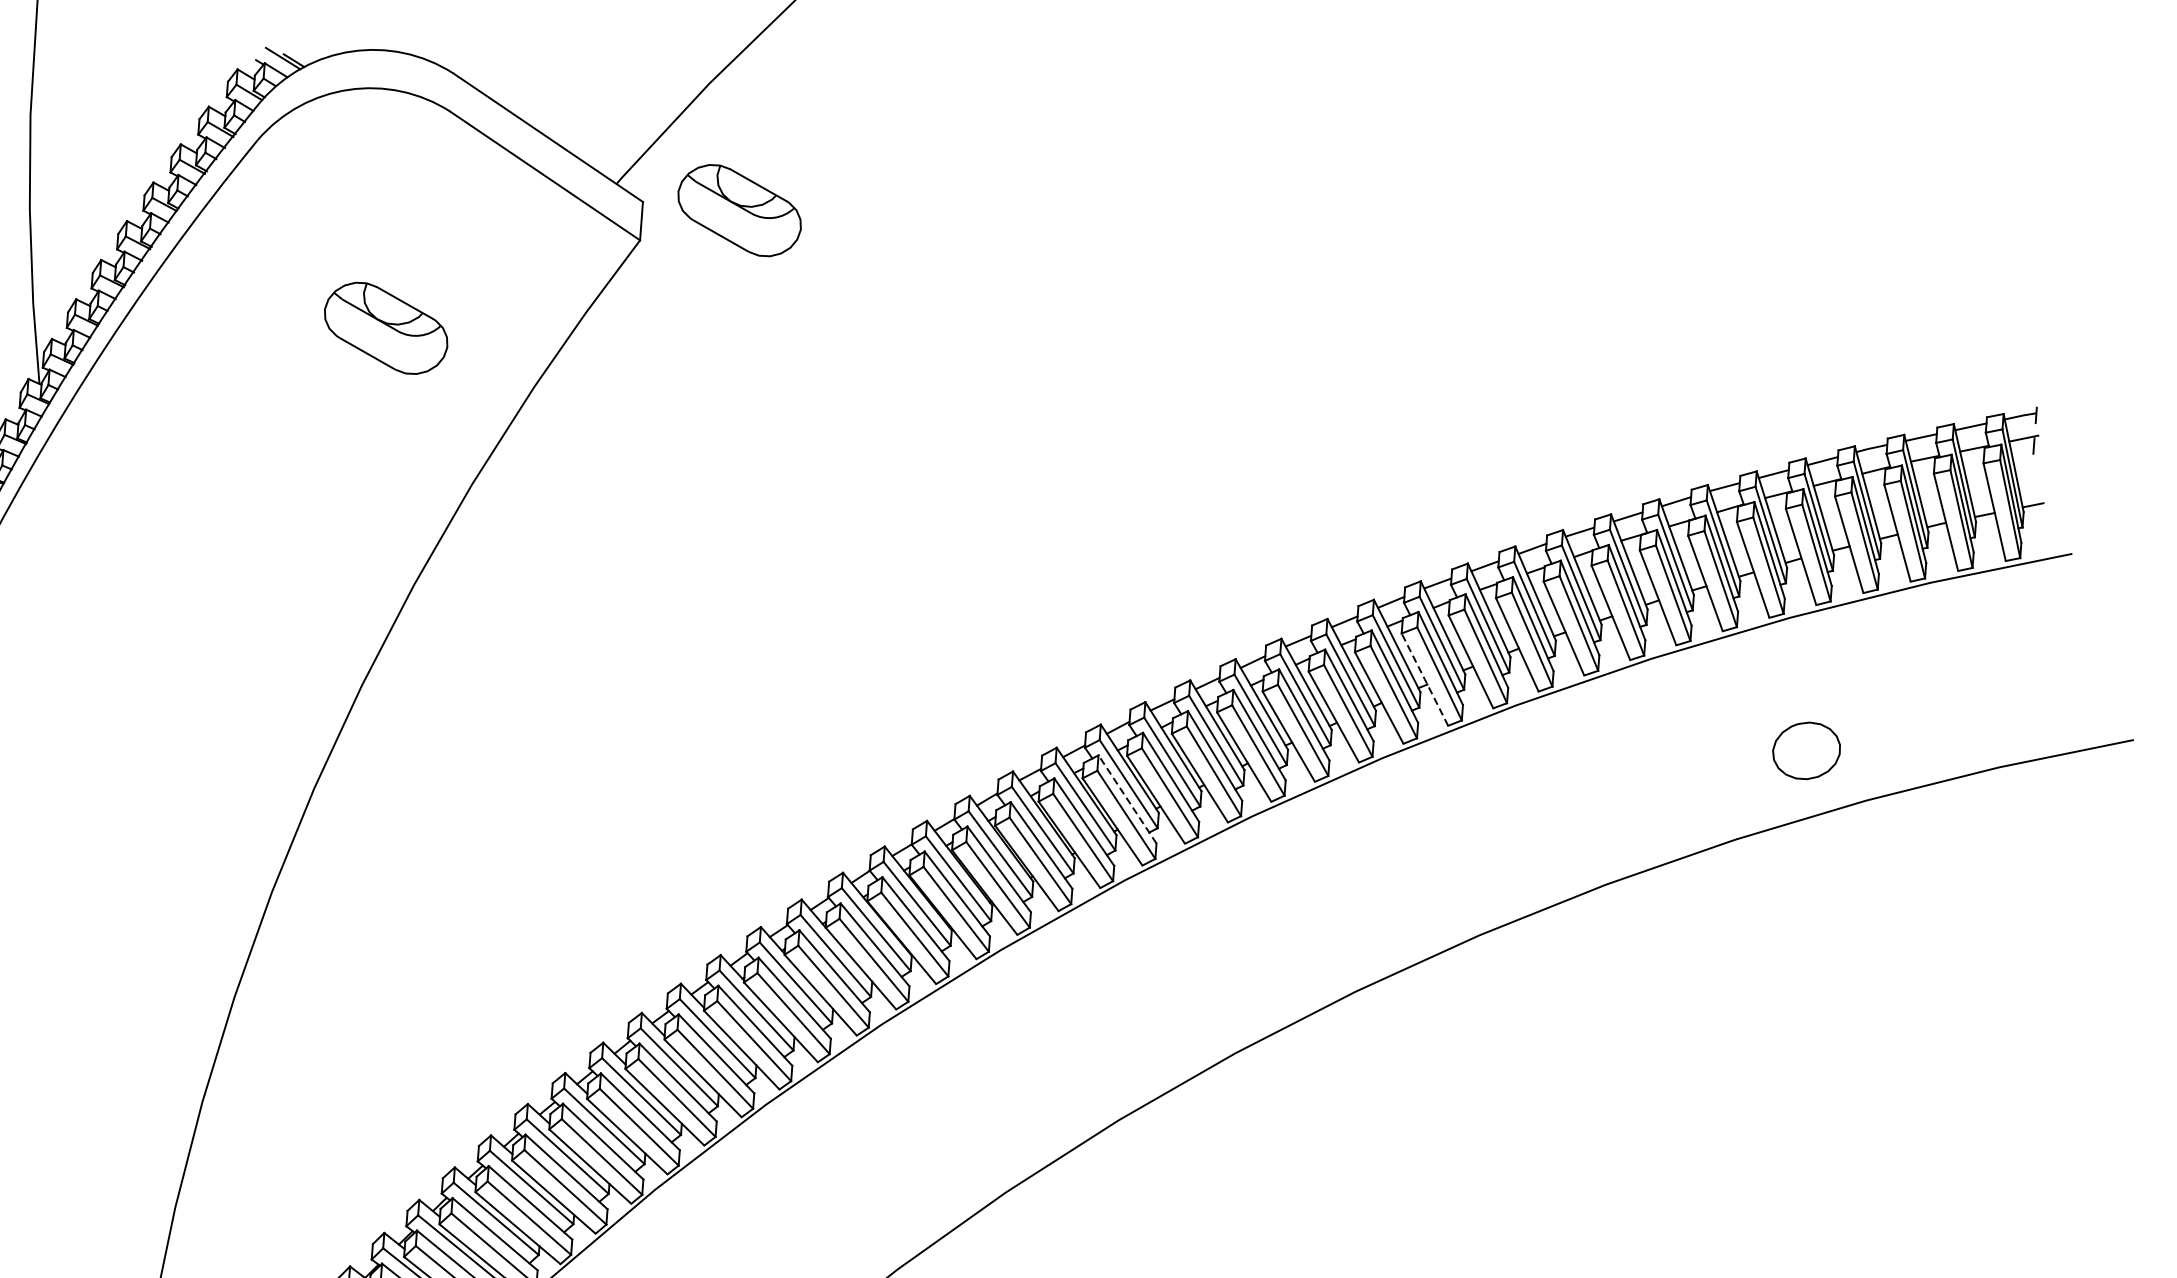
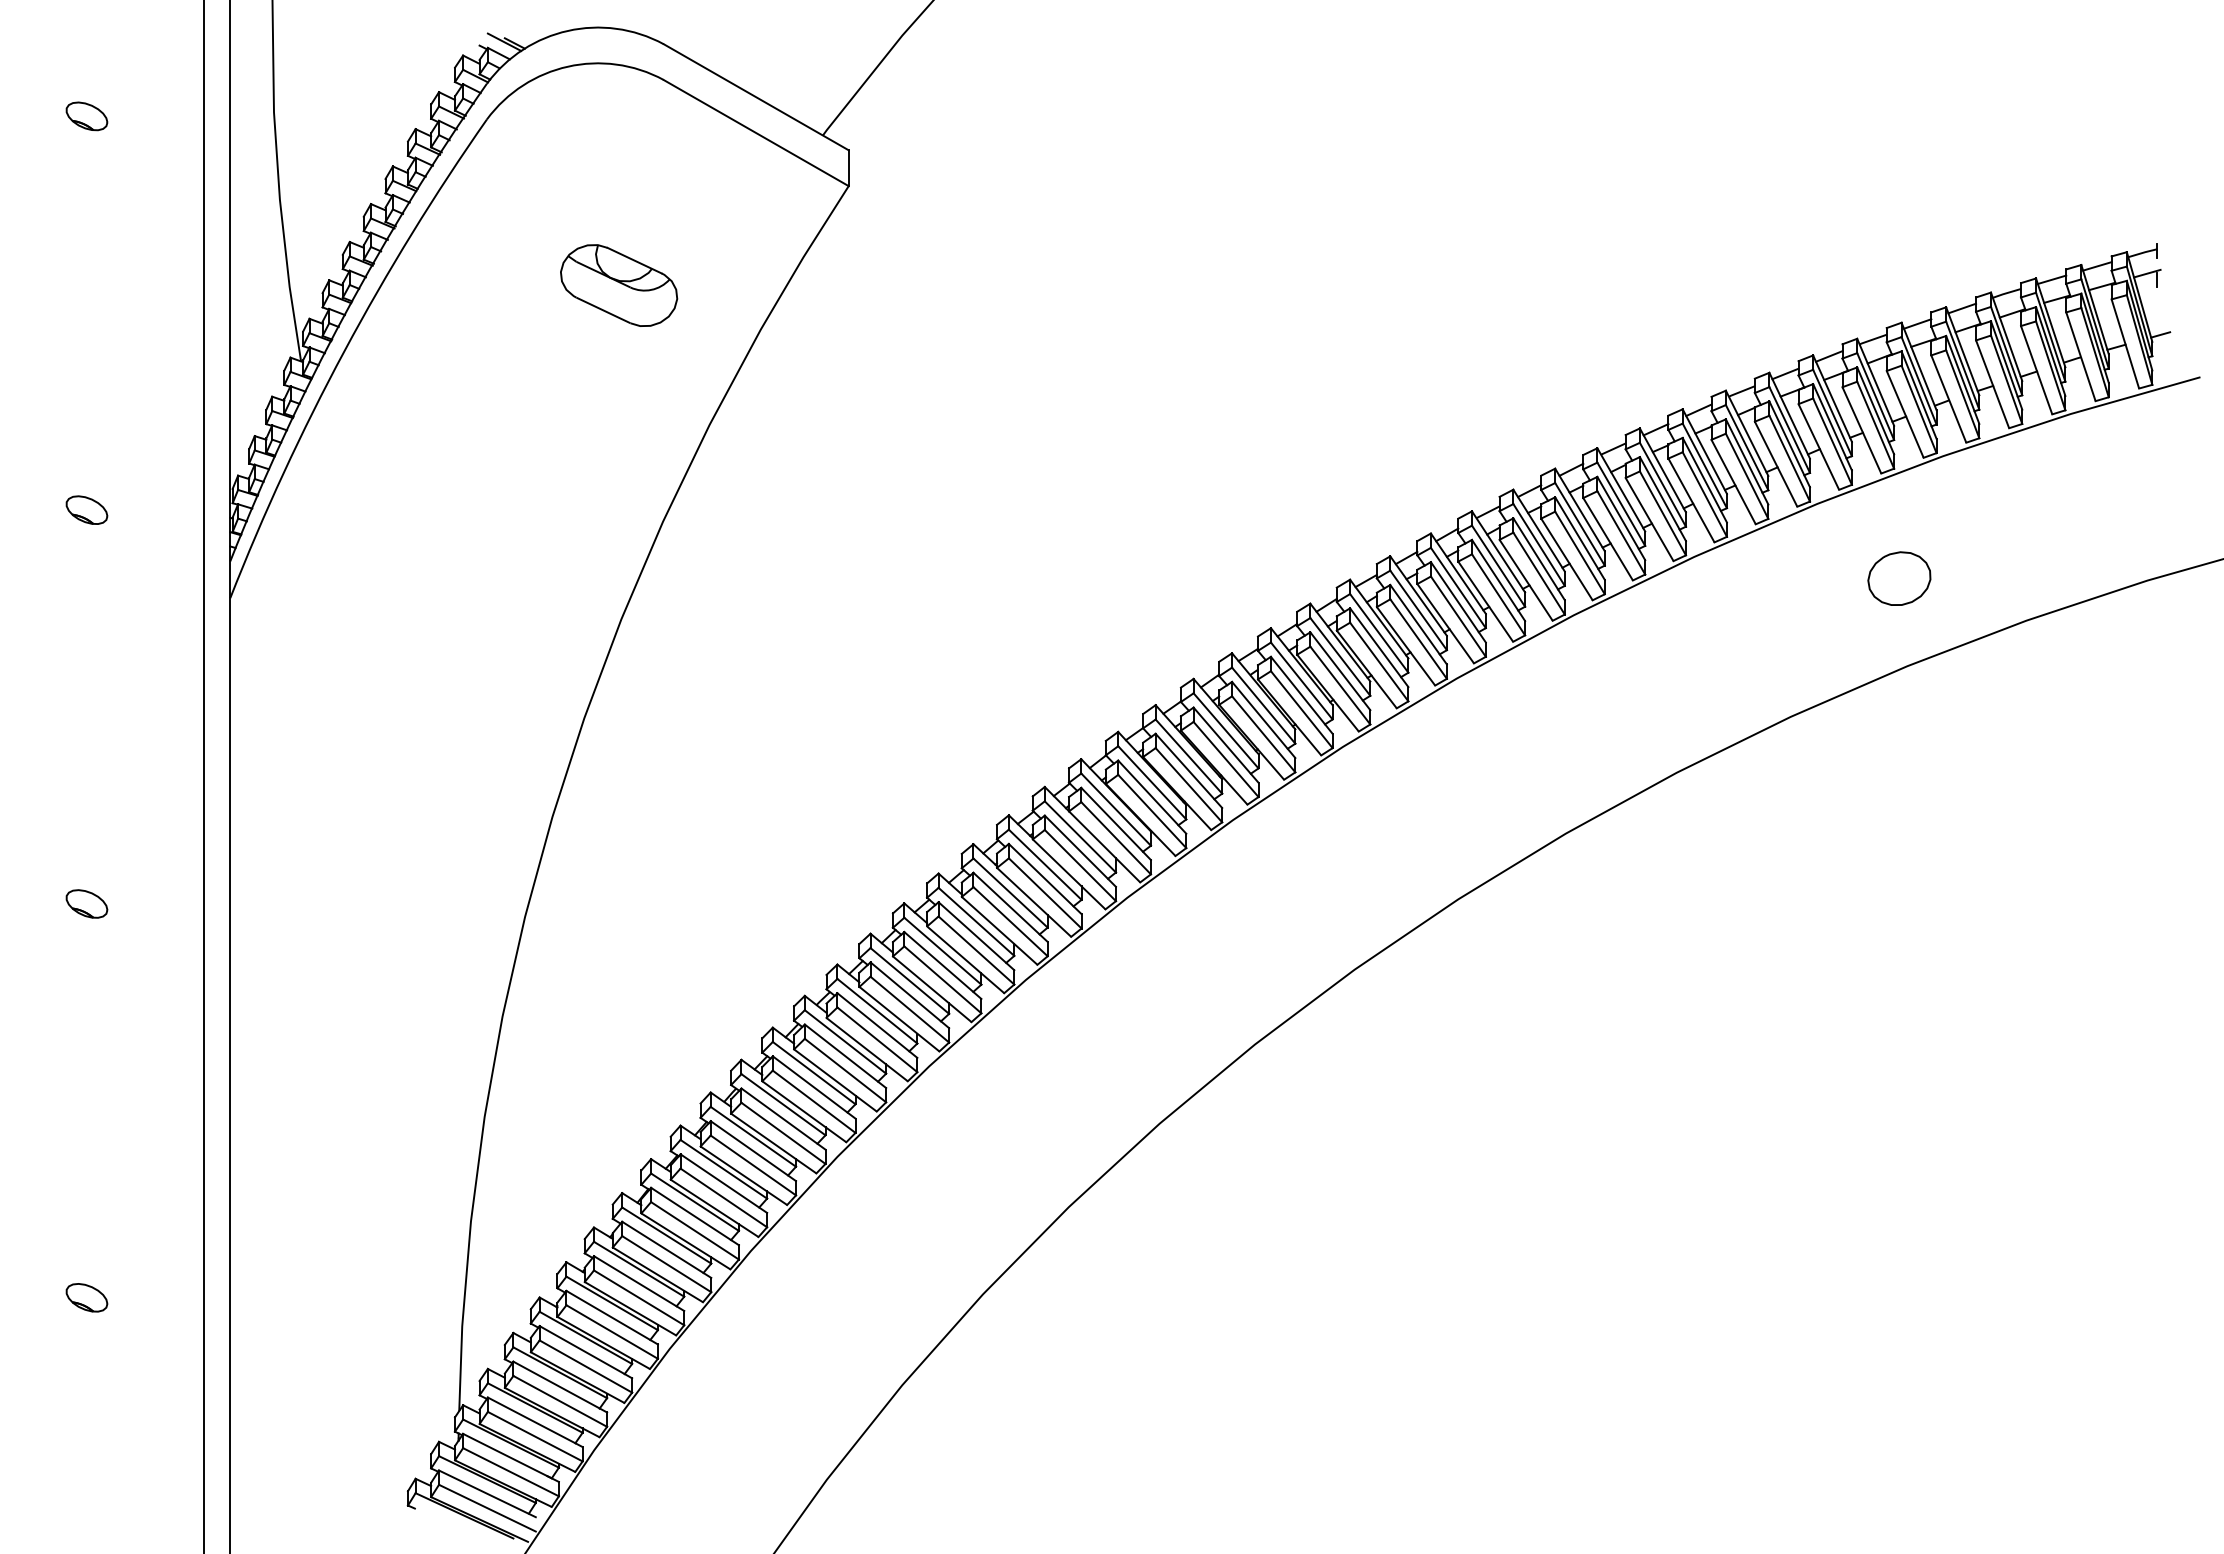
part: (740, 210) -> (939, 151), removed
line: (1425, 679) -> (1608, 539), dashed -> solid
part: (1806, 750) -> (1899, 578), moved
line: (1127, 798) -> (1340, 670), dashed -> solid

